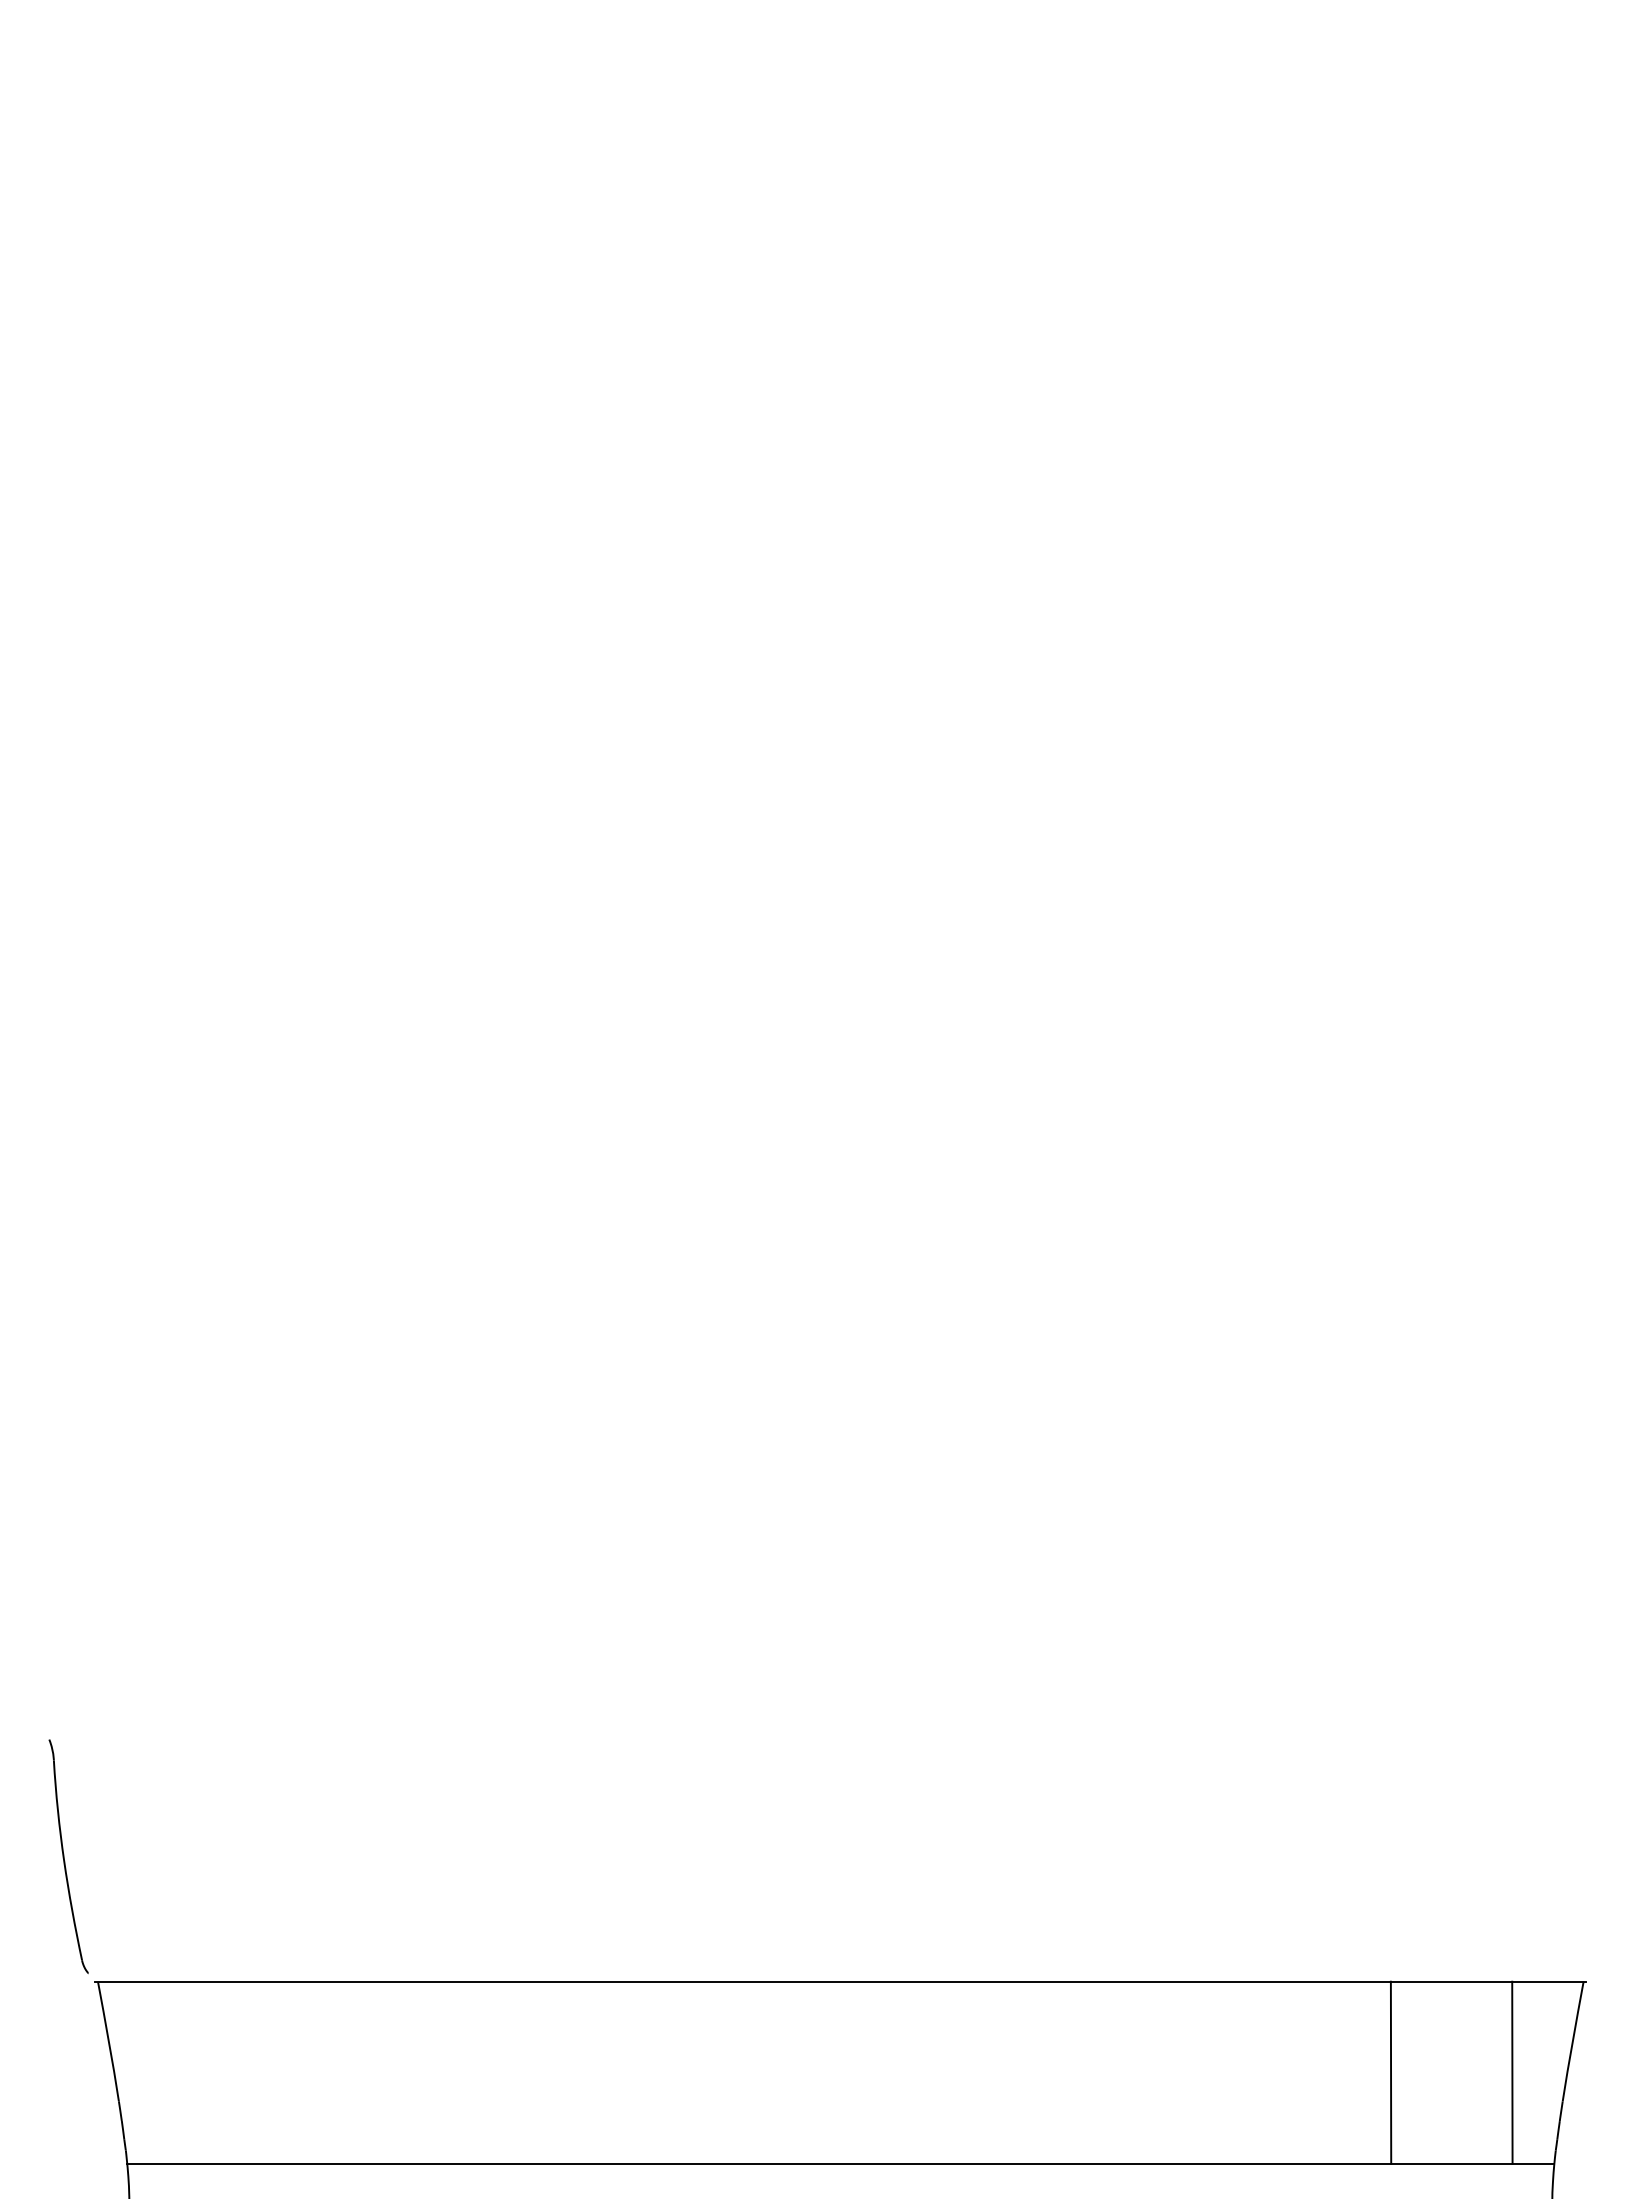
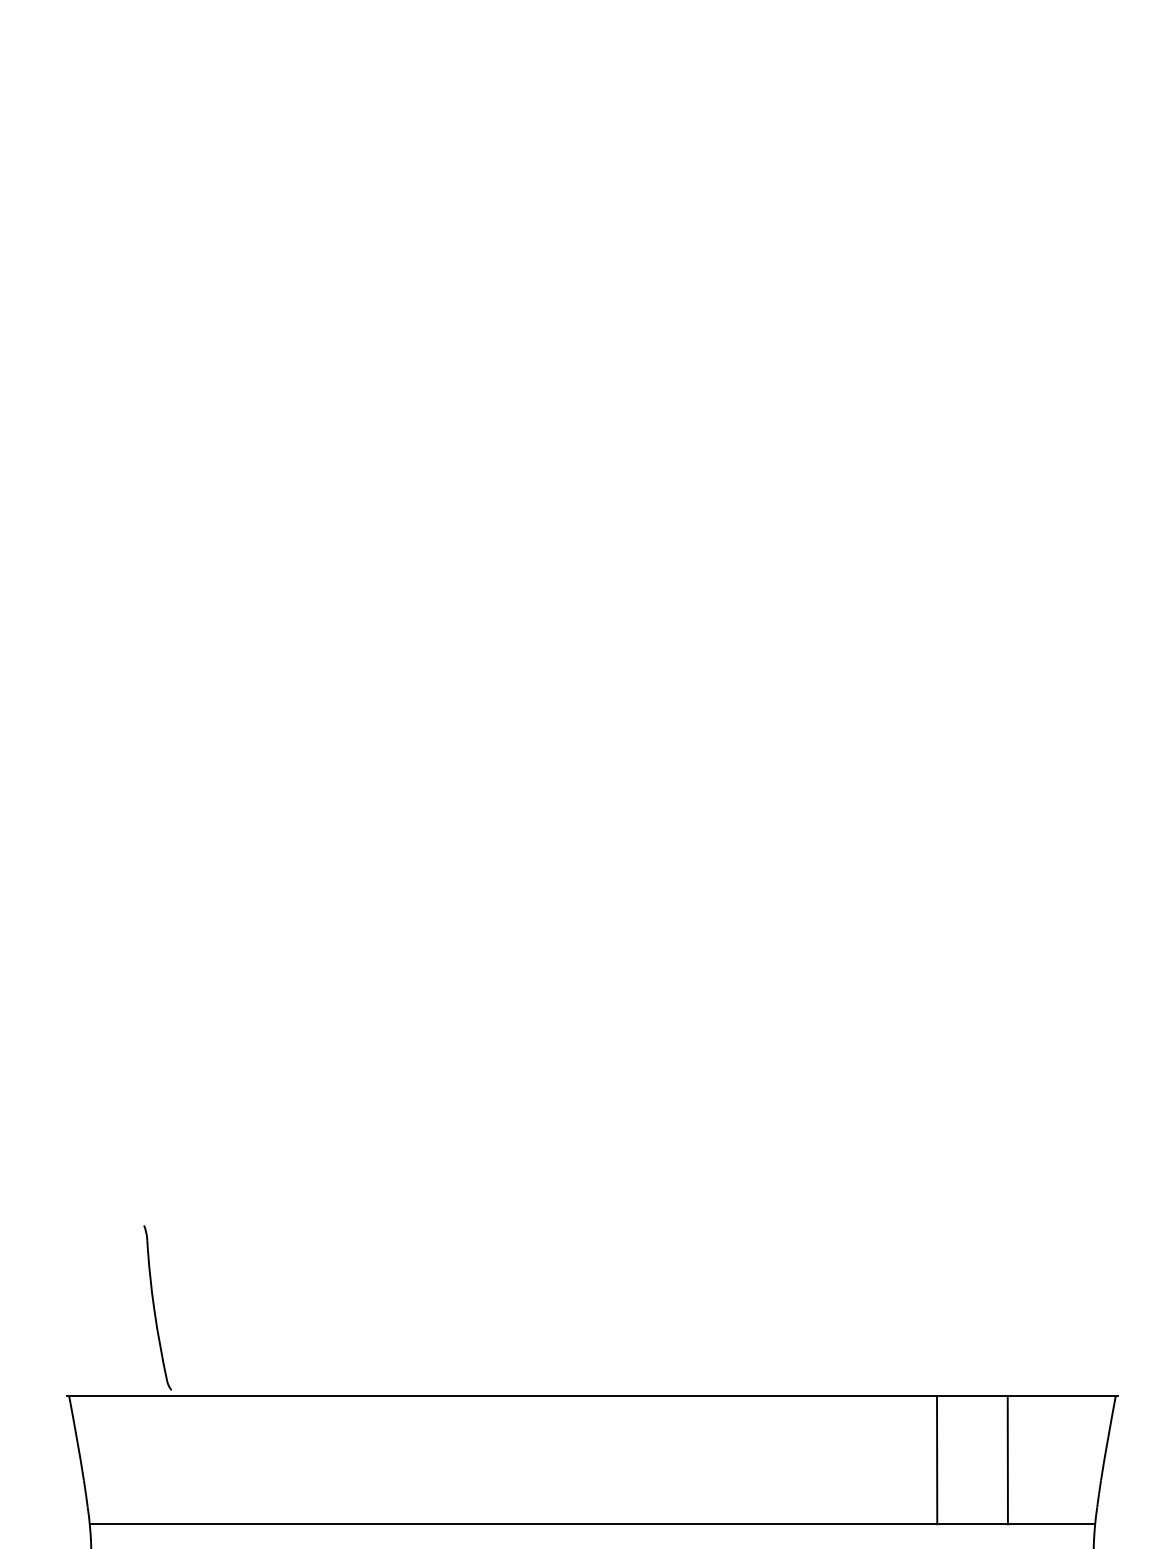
part: (68, 1856) -> (157, 1307), moved
line: (1390, 2072) -> (936, 1459), moved
line: (1512, 2072) -> (1007, 1459), moved

